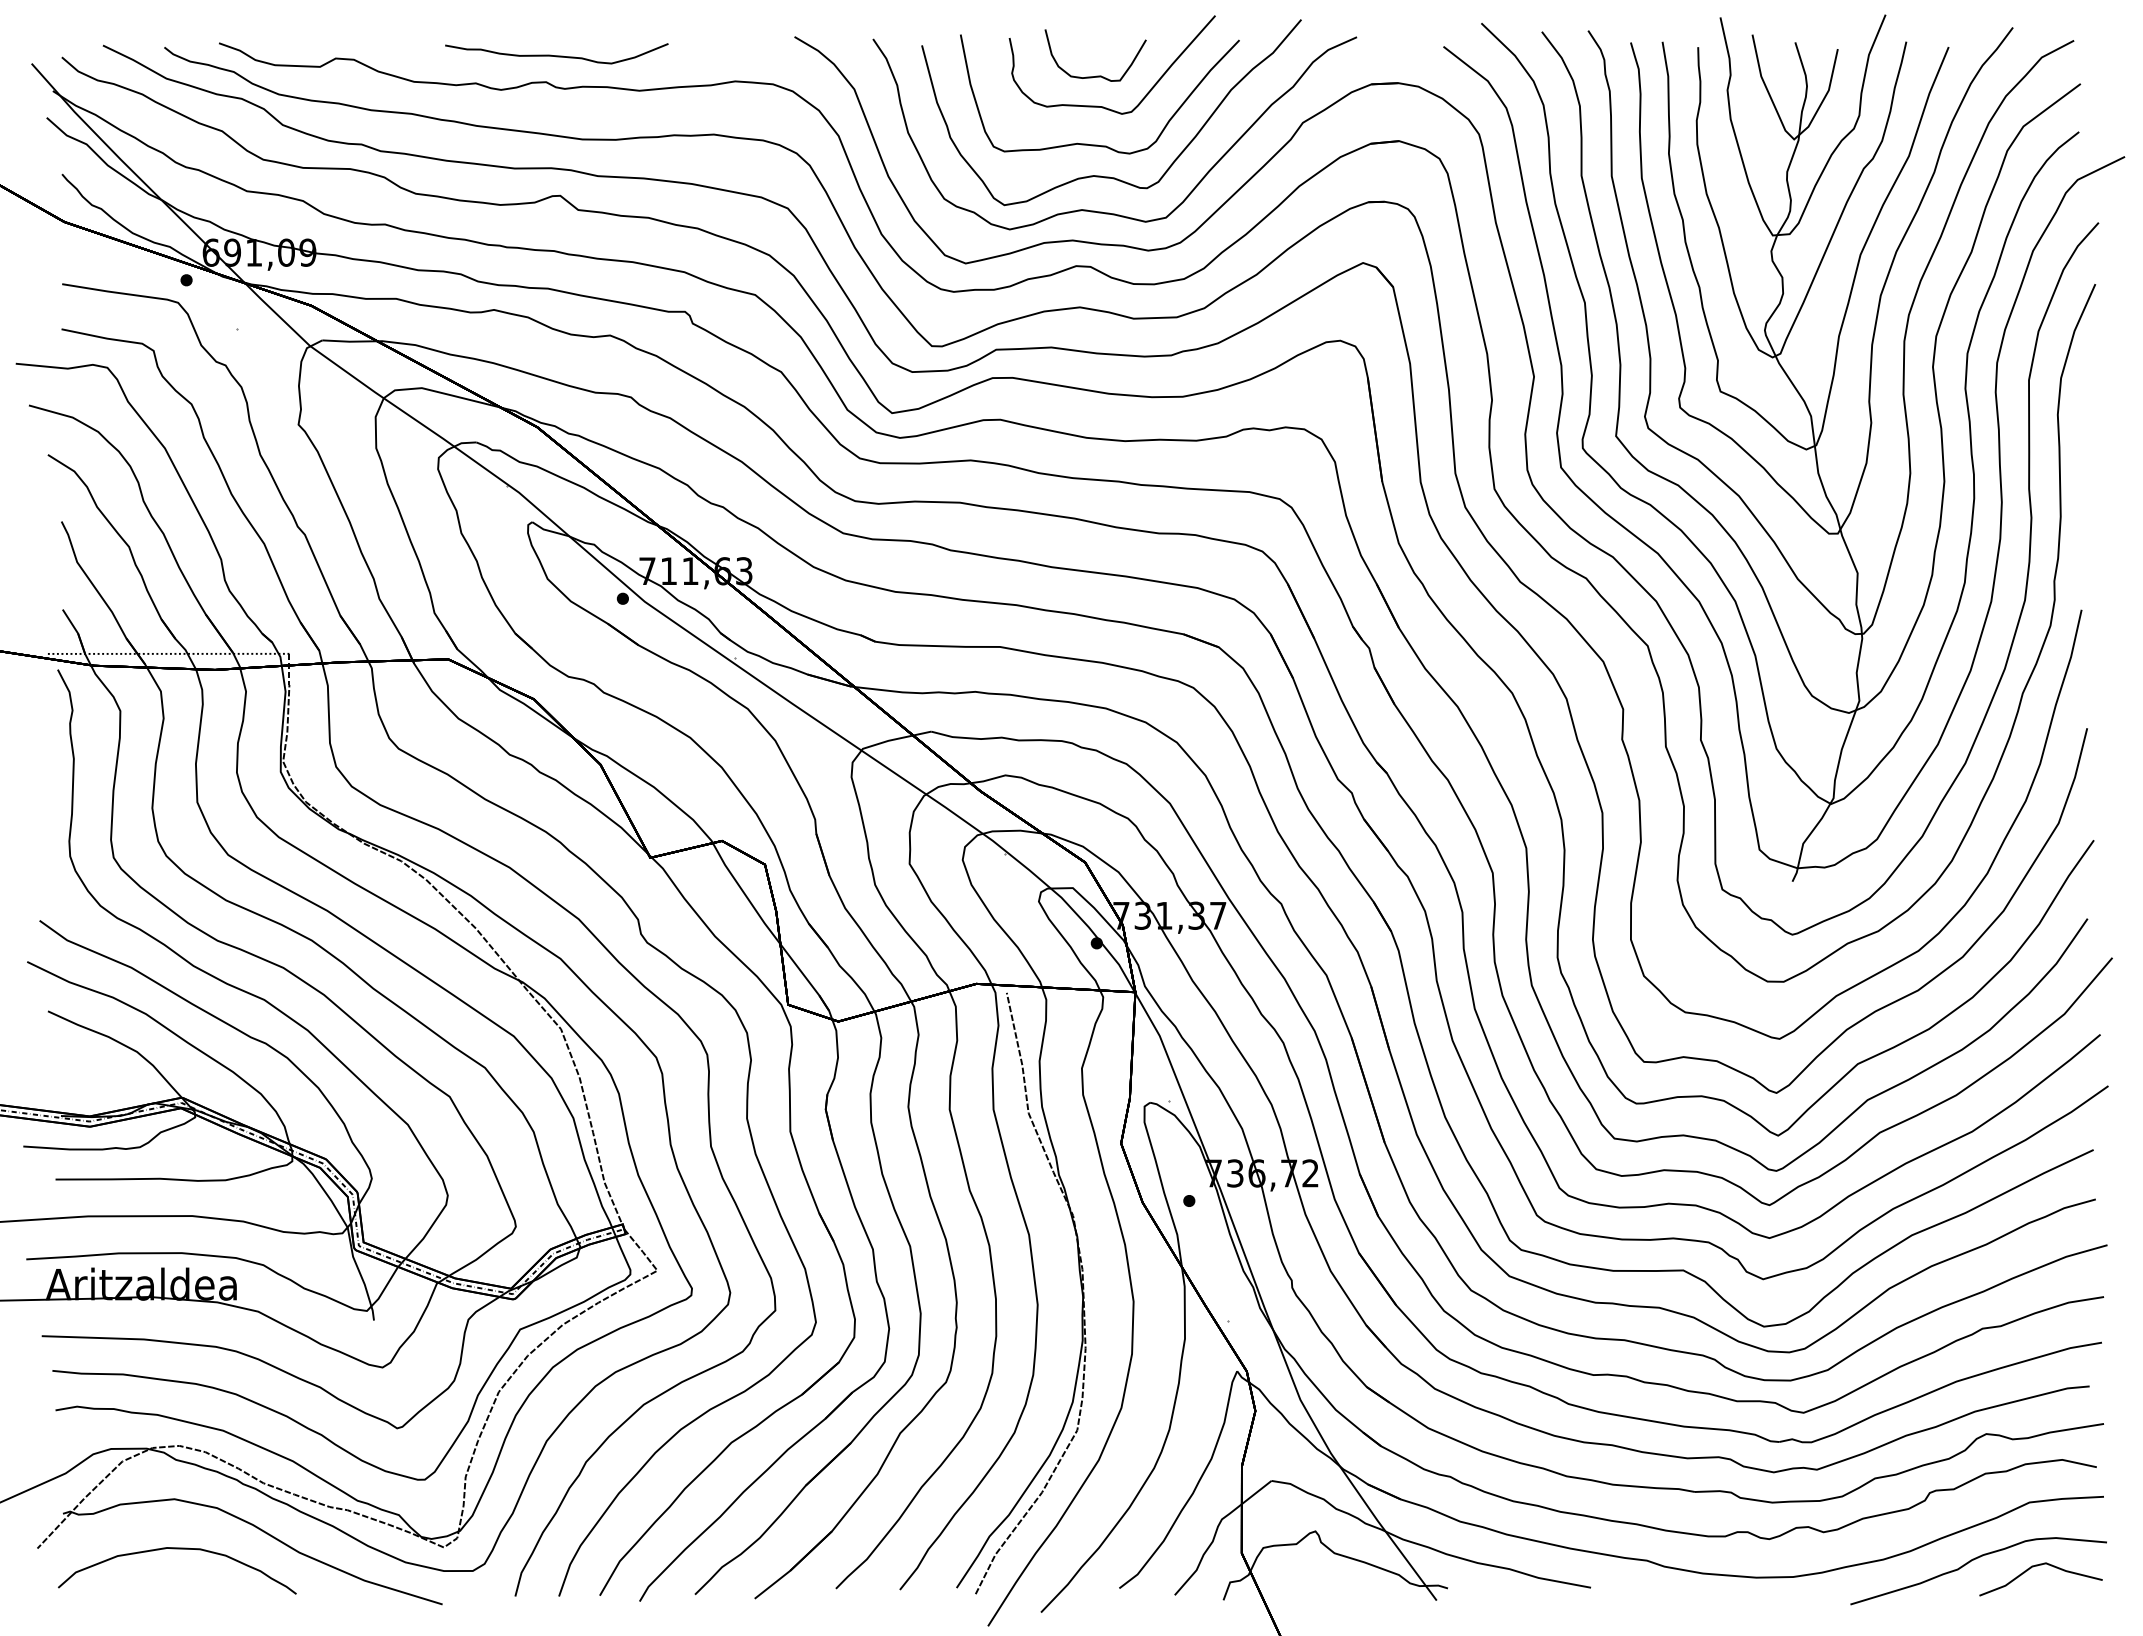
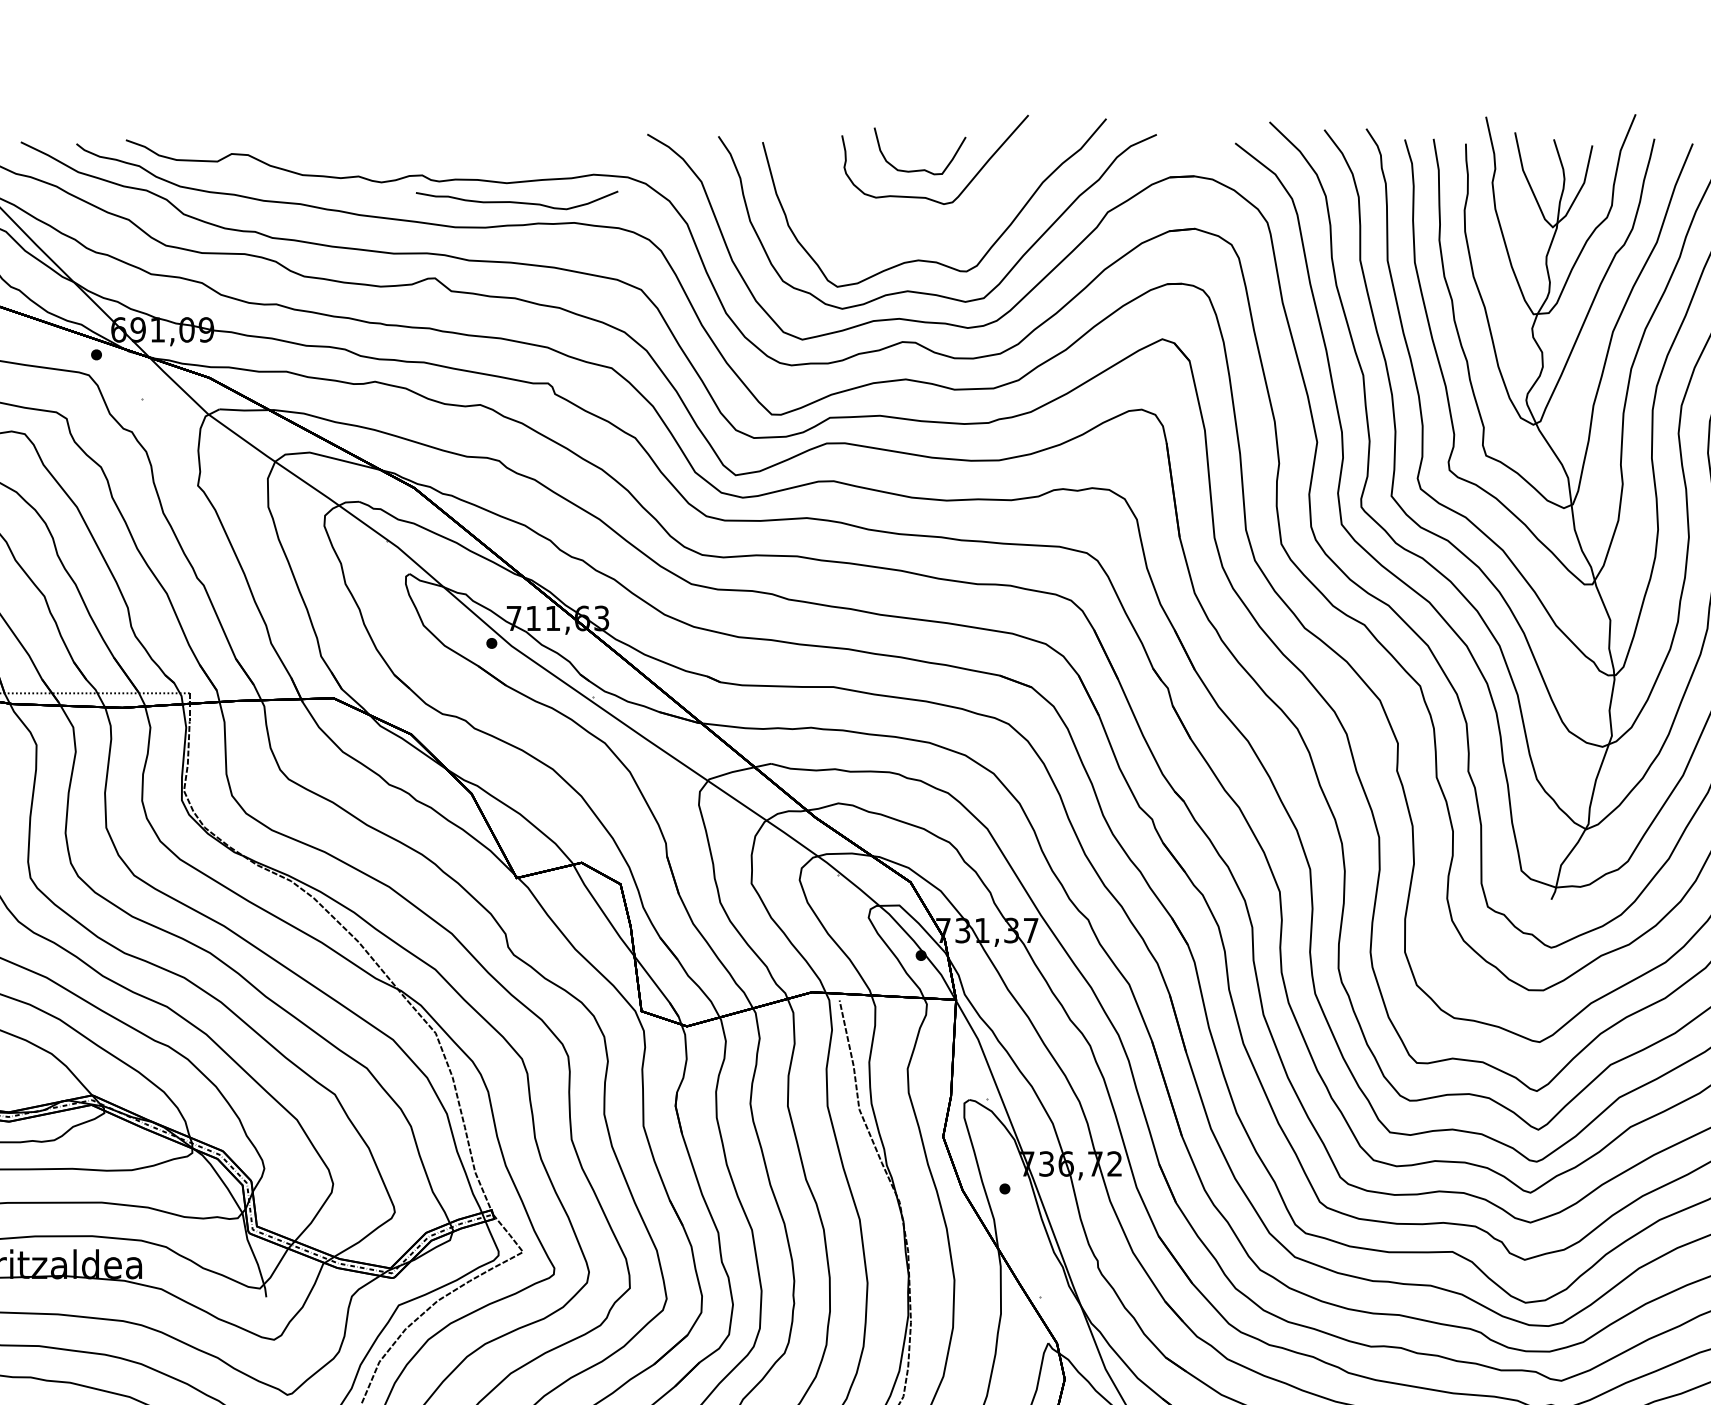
curve: (556, 55) -> (516, 201), moved
curve: (1097, 144) -> (921, 231), removed

